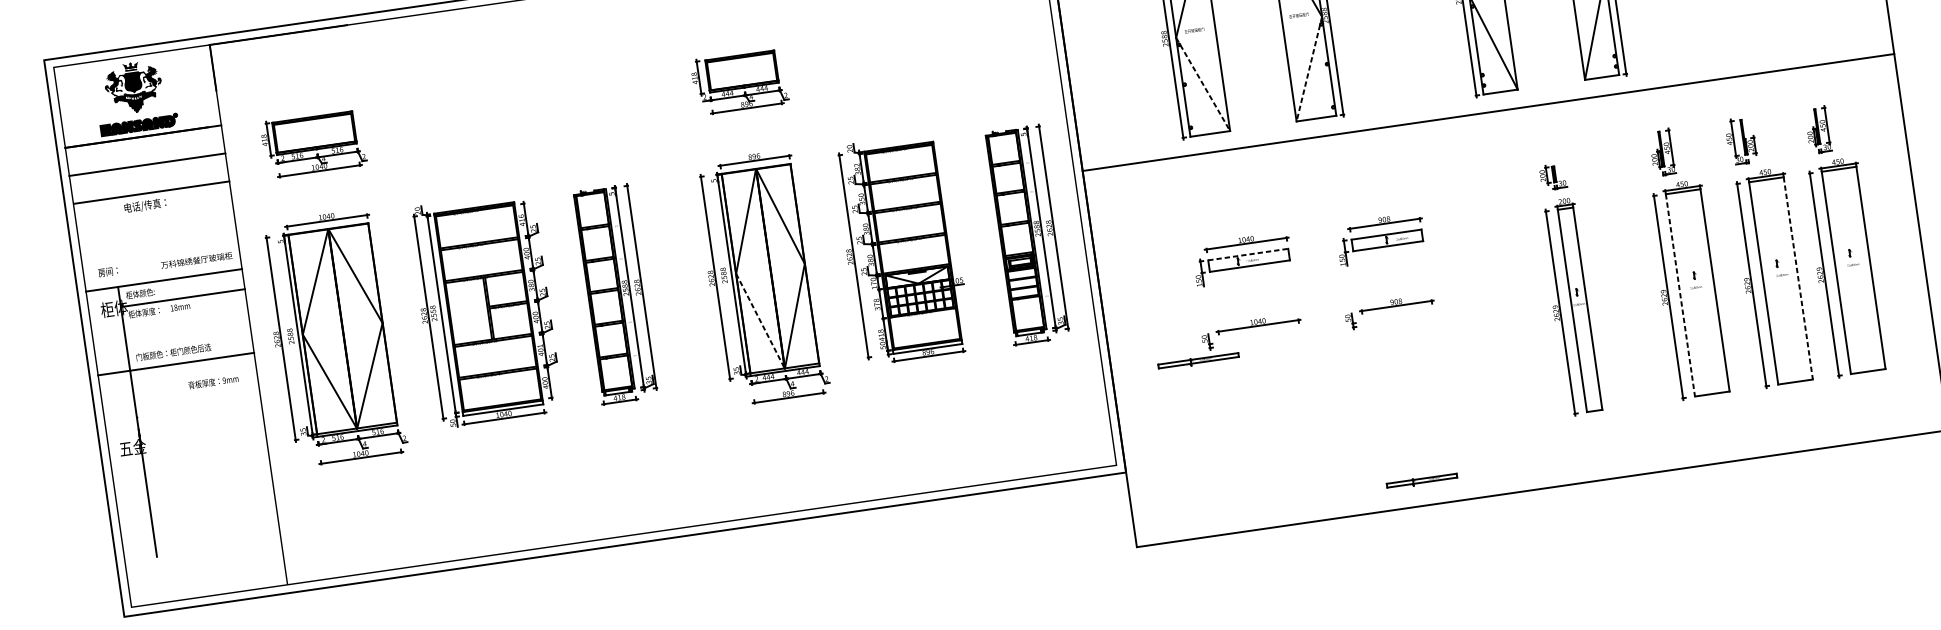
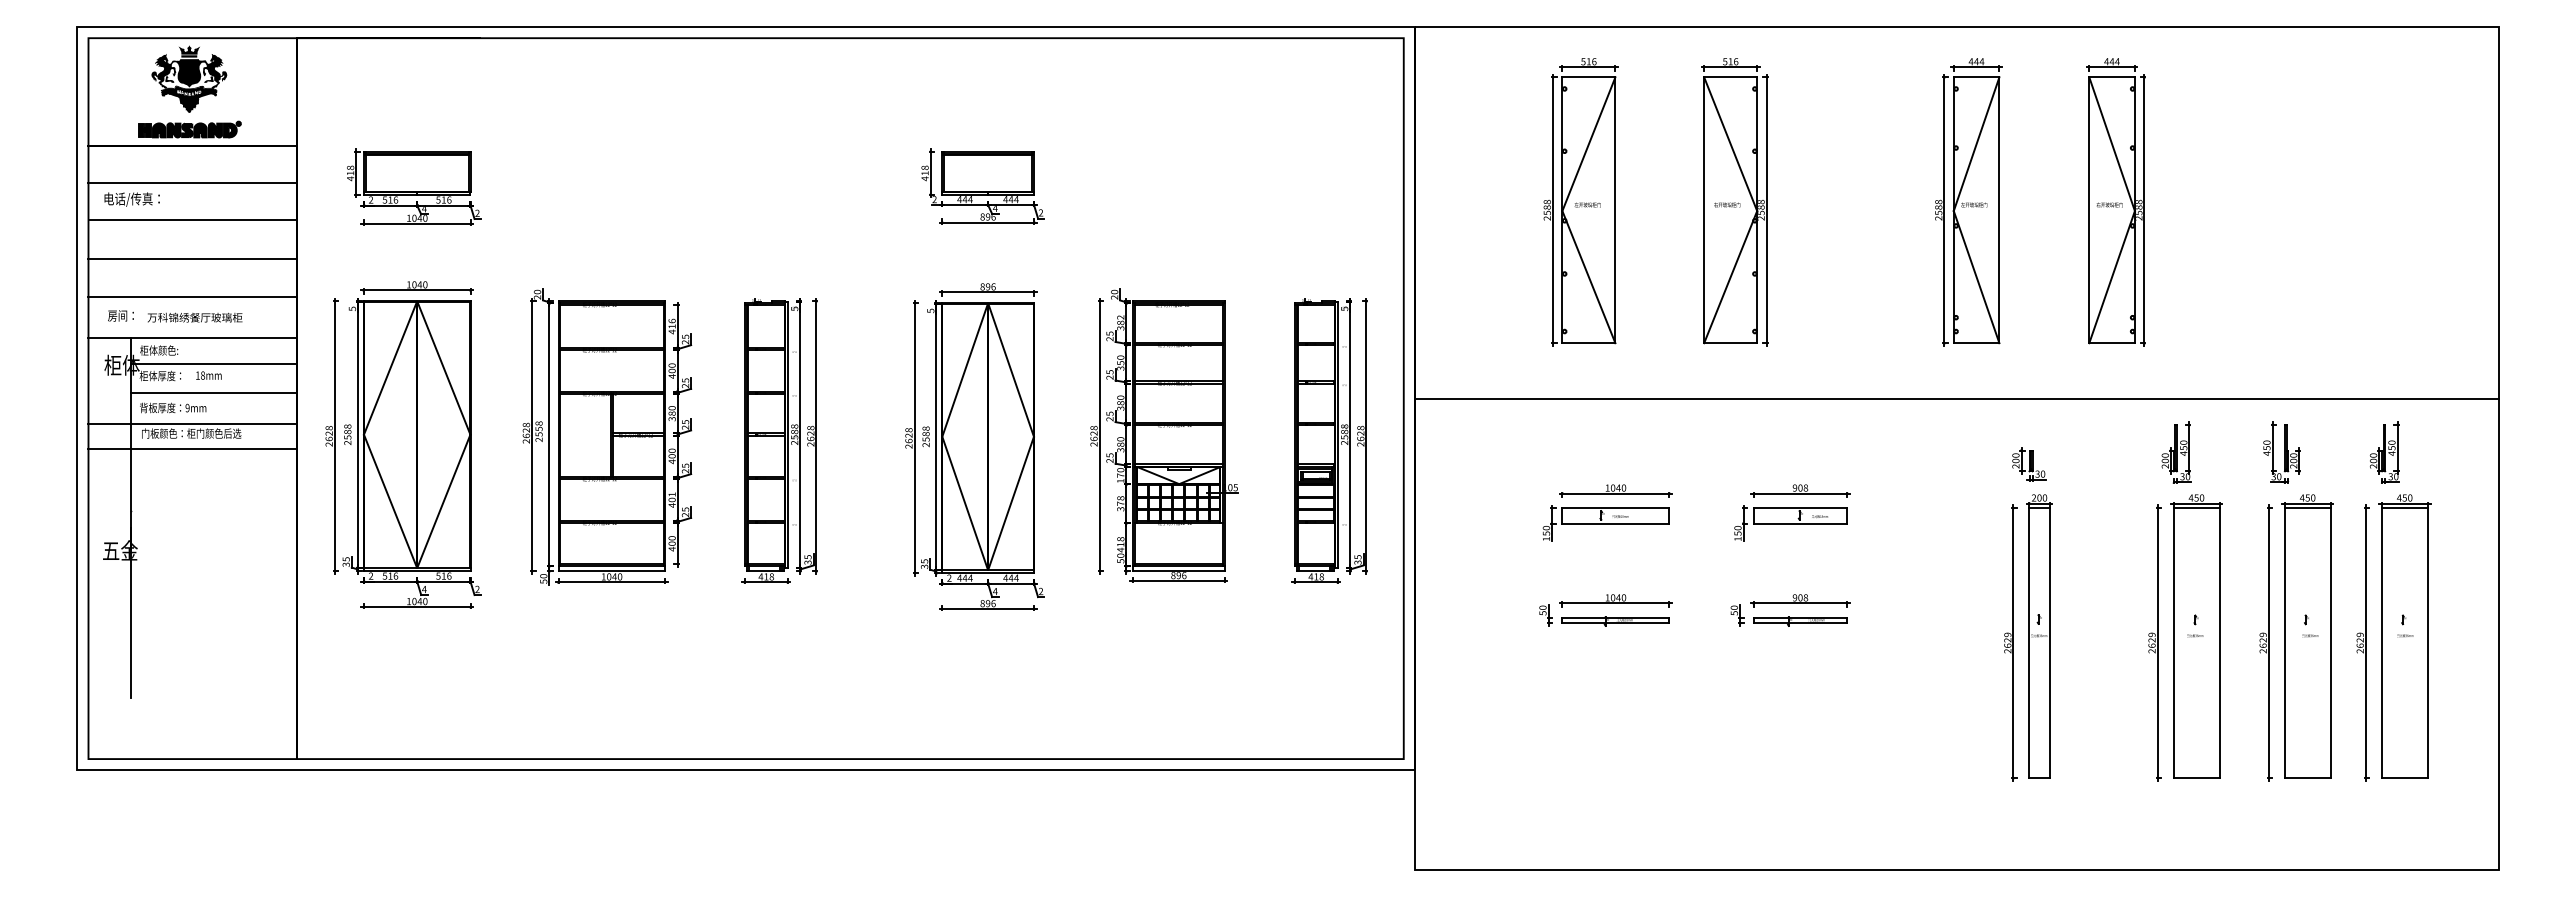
line: (1309, 69) -> (1730, 277), dashed -> solid
line: (1203, 84) -> (1589, 277), dashed -> solid
line: (1488, 112) -> (1956, 398), moved
text: (144, 205) -> (131, 199), moved
line: (155, 221) -> (192, 258), added
line: (159, 250) -> (192, 297), added
line: (1248, 254) -> (1616, 508), dashed -> solid
text: (197, 260) -> (195, 317), moved
line: (1798, 278) -> (2330, 643), dashed -> solid
line: (1680, 295) -> (2173, 643), dashed -> solid
line: (185, 320) -> (213, 393), added
line: (760, 321) -> (965, 503), dashed -> solid
line: (173, 344) -> (192, 423), added
part: (1198, 361) -> (1615, 621), moved
text: (213, 381) -> (173, 407), moved
part: (1422, 481) -> (1800, 621), moved

